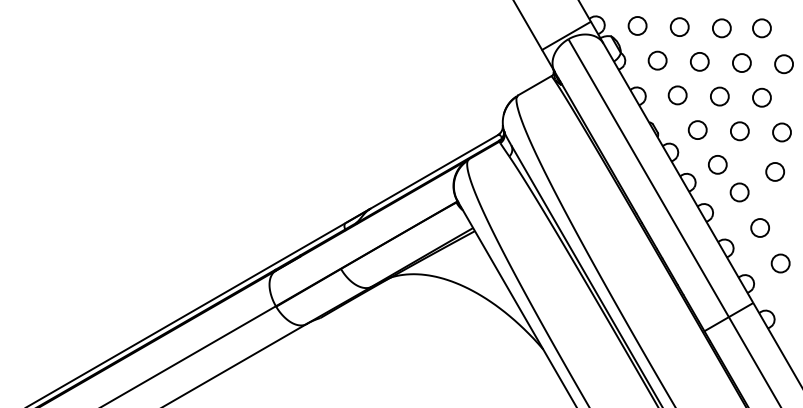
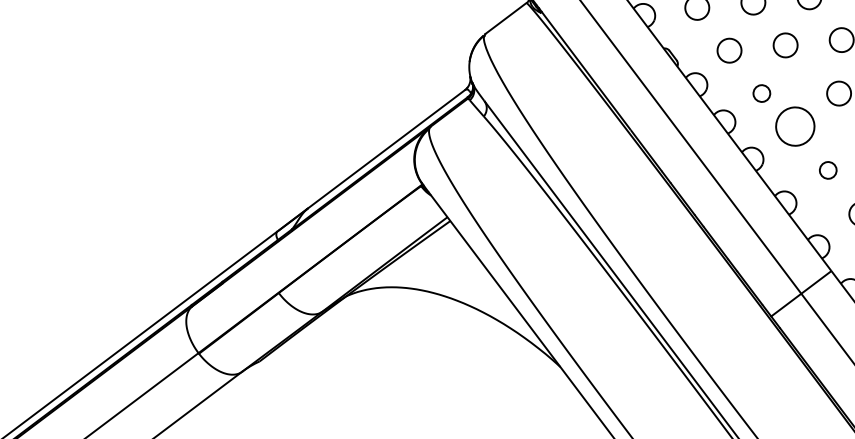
circle: (717, 164) -> (761, 93), size x0.7
circle: (739, 192) -> (795, 126), size x1.6
circle: (759, 227) -> (827, 169), size x0.7

